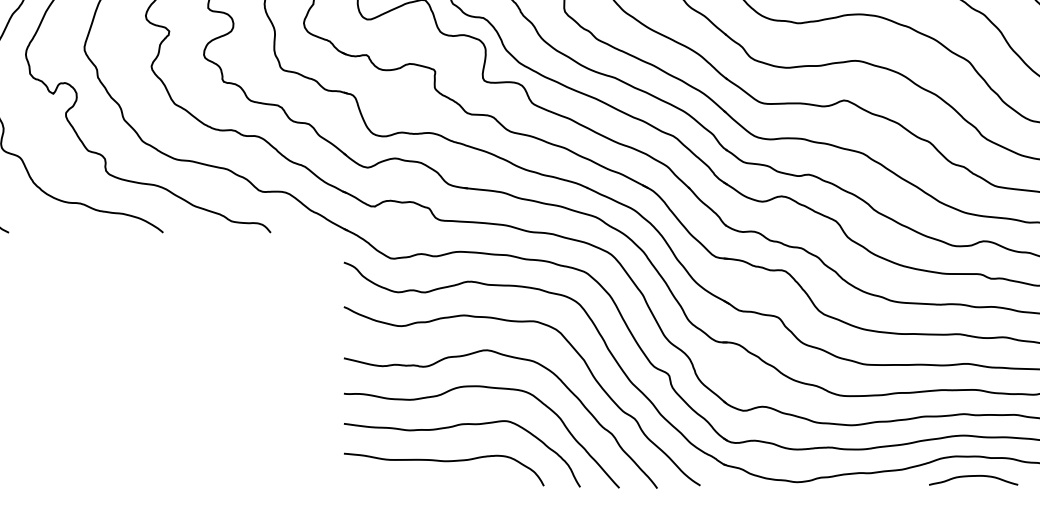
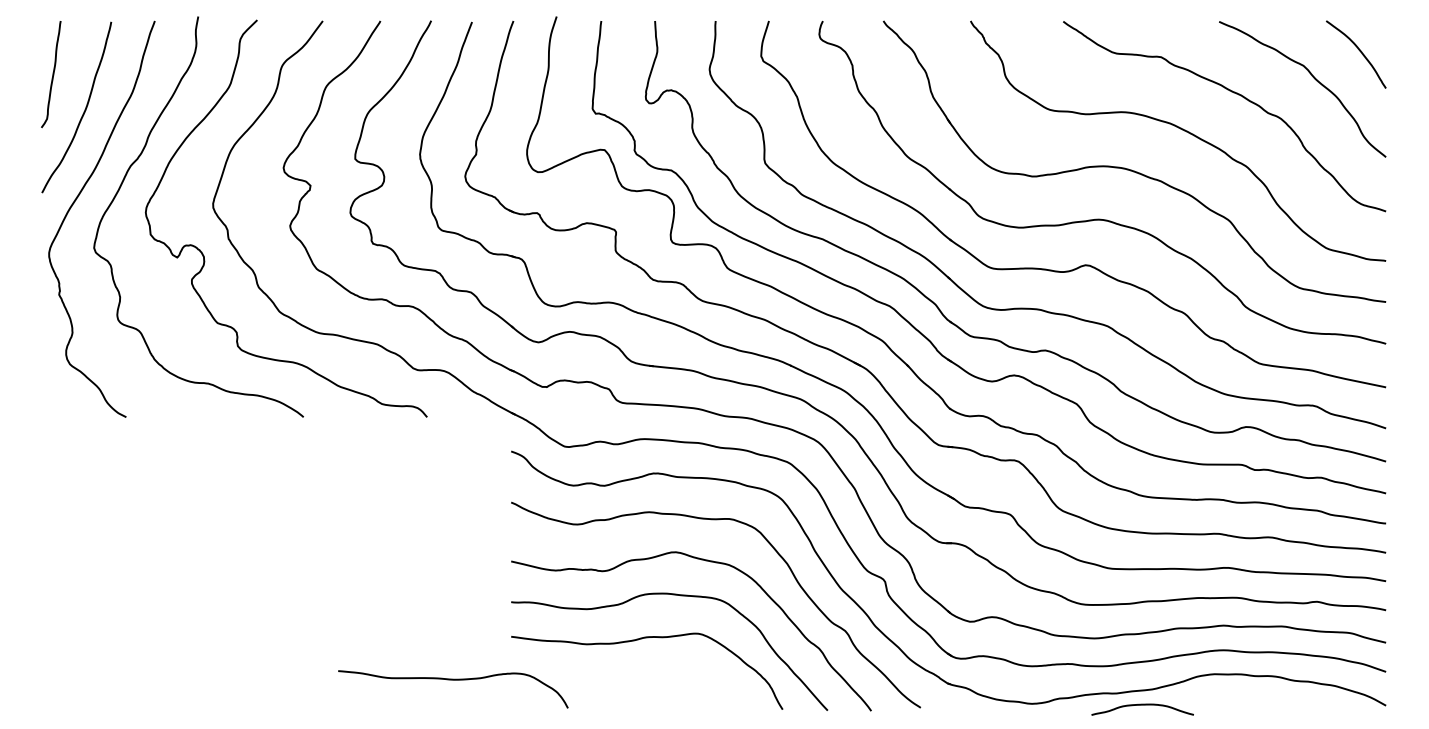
curve: (444, 461) -> (453, 680), moved
curve: (973, 476) -> (1142, 705), moved

